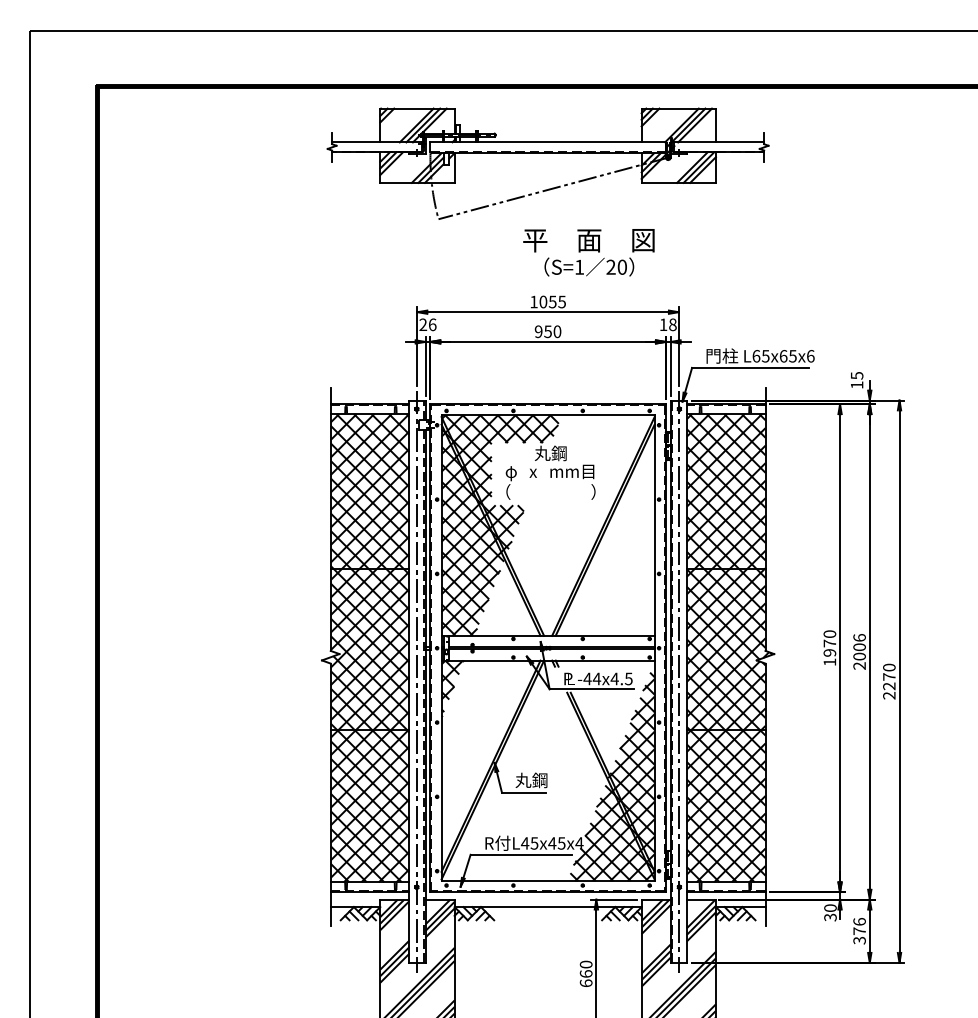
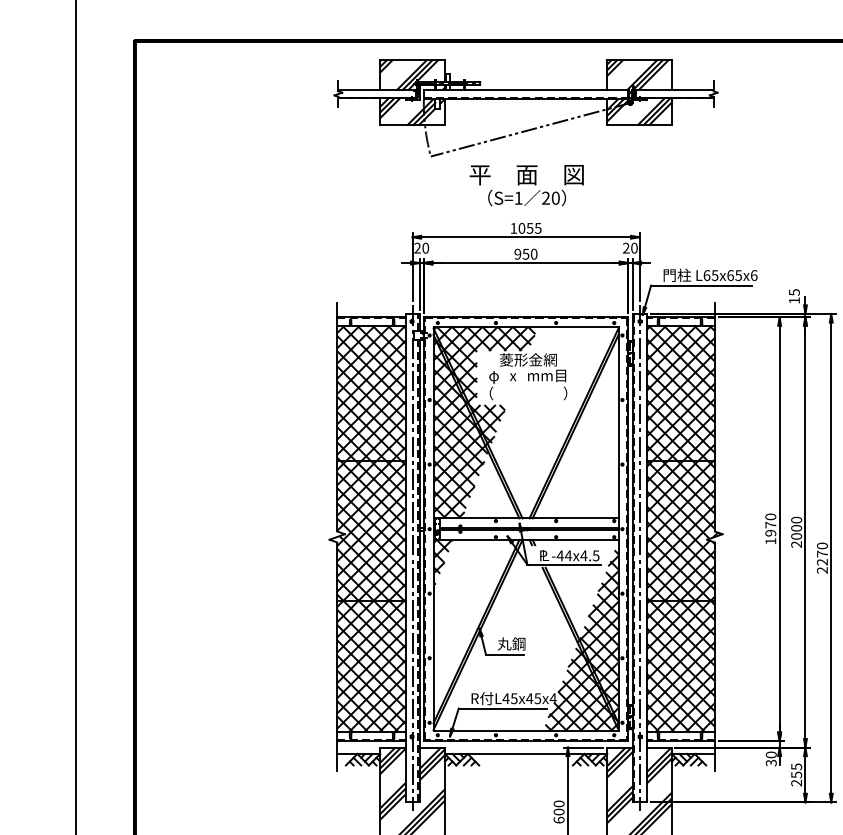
text: (588, 252) -> (526, 185), moved
text: (432, 324) -> (425, 247), 26 -> 20
text: (667, 324) -> (629, 247), 18 -> 20
text: (550, 453) -> (528, 359), 丸鋼 -> 菱形金網
text: (859, 637) -> (796, 519), 2006 -> 2000
text: (859, 931) -> (796, 775), 376 -> 255
text: (585, 973) -> (558, 811), 660 -> 600

